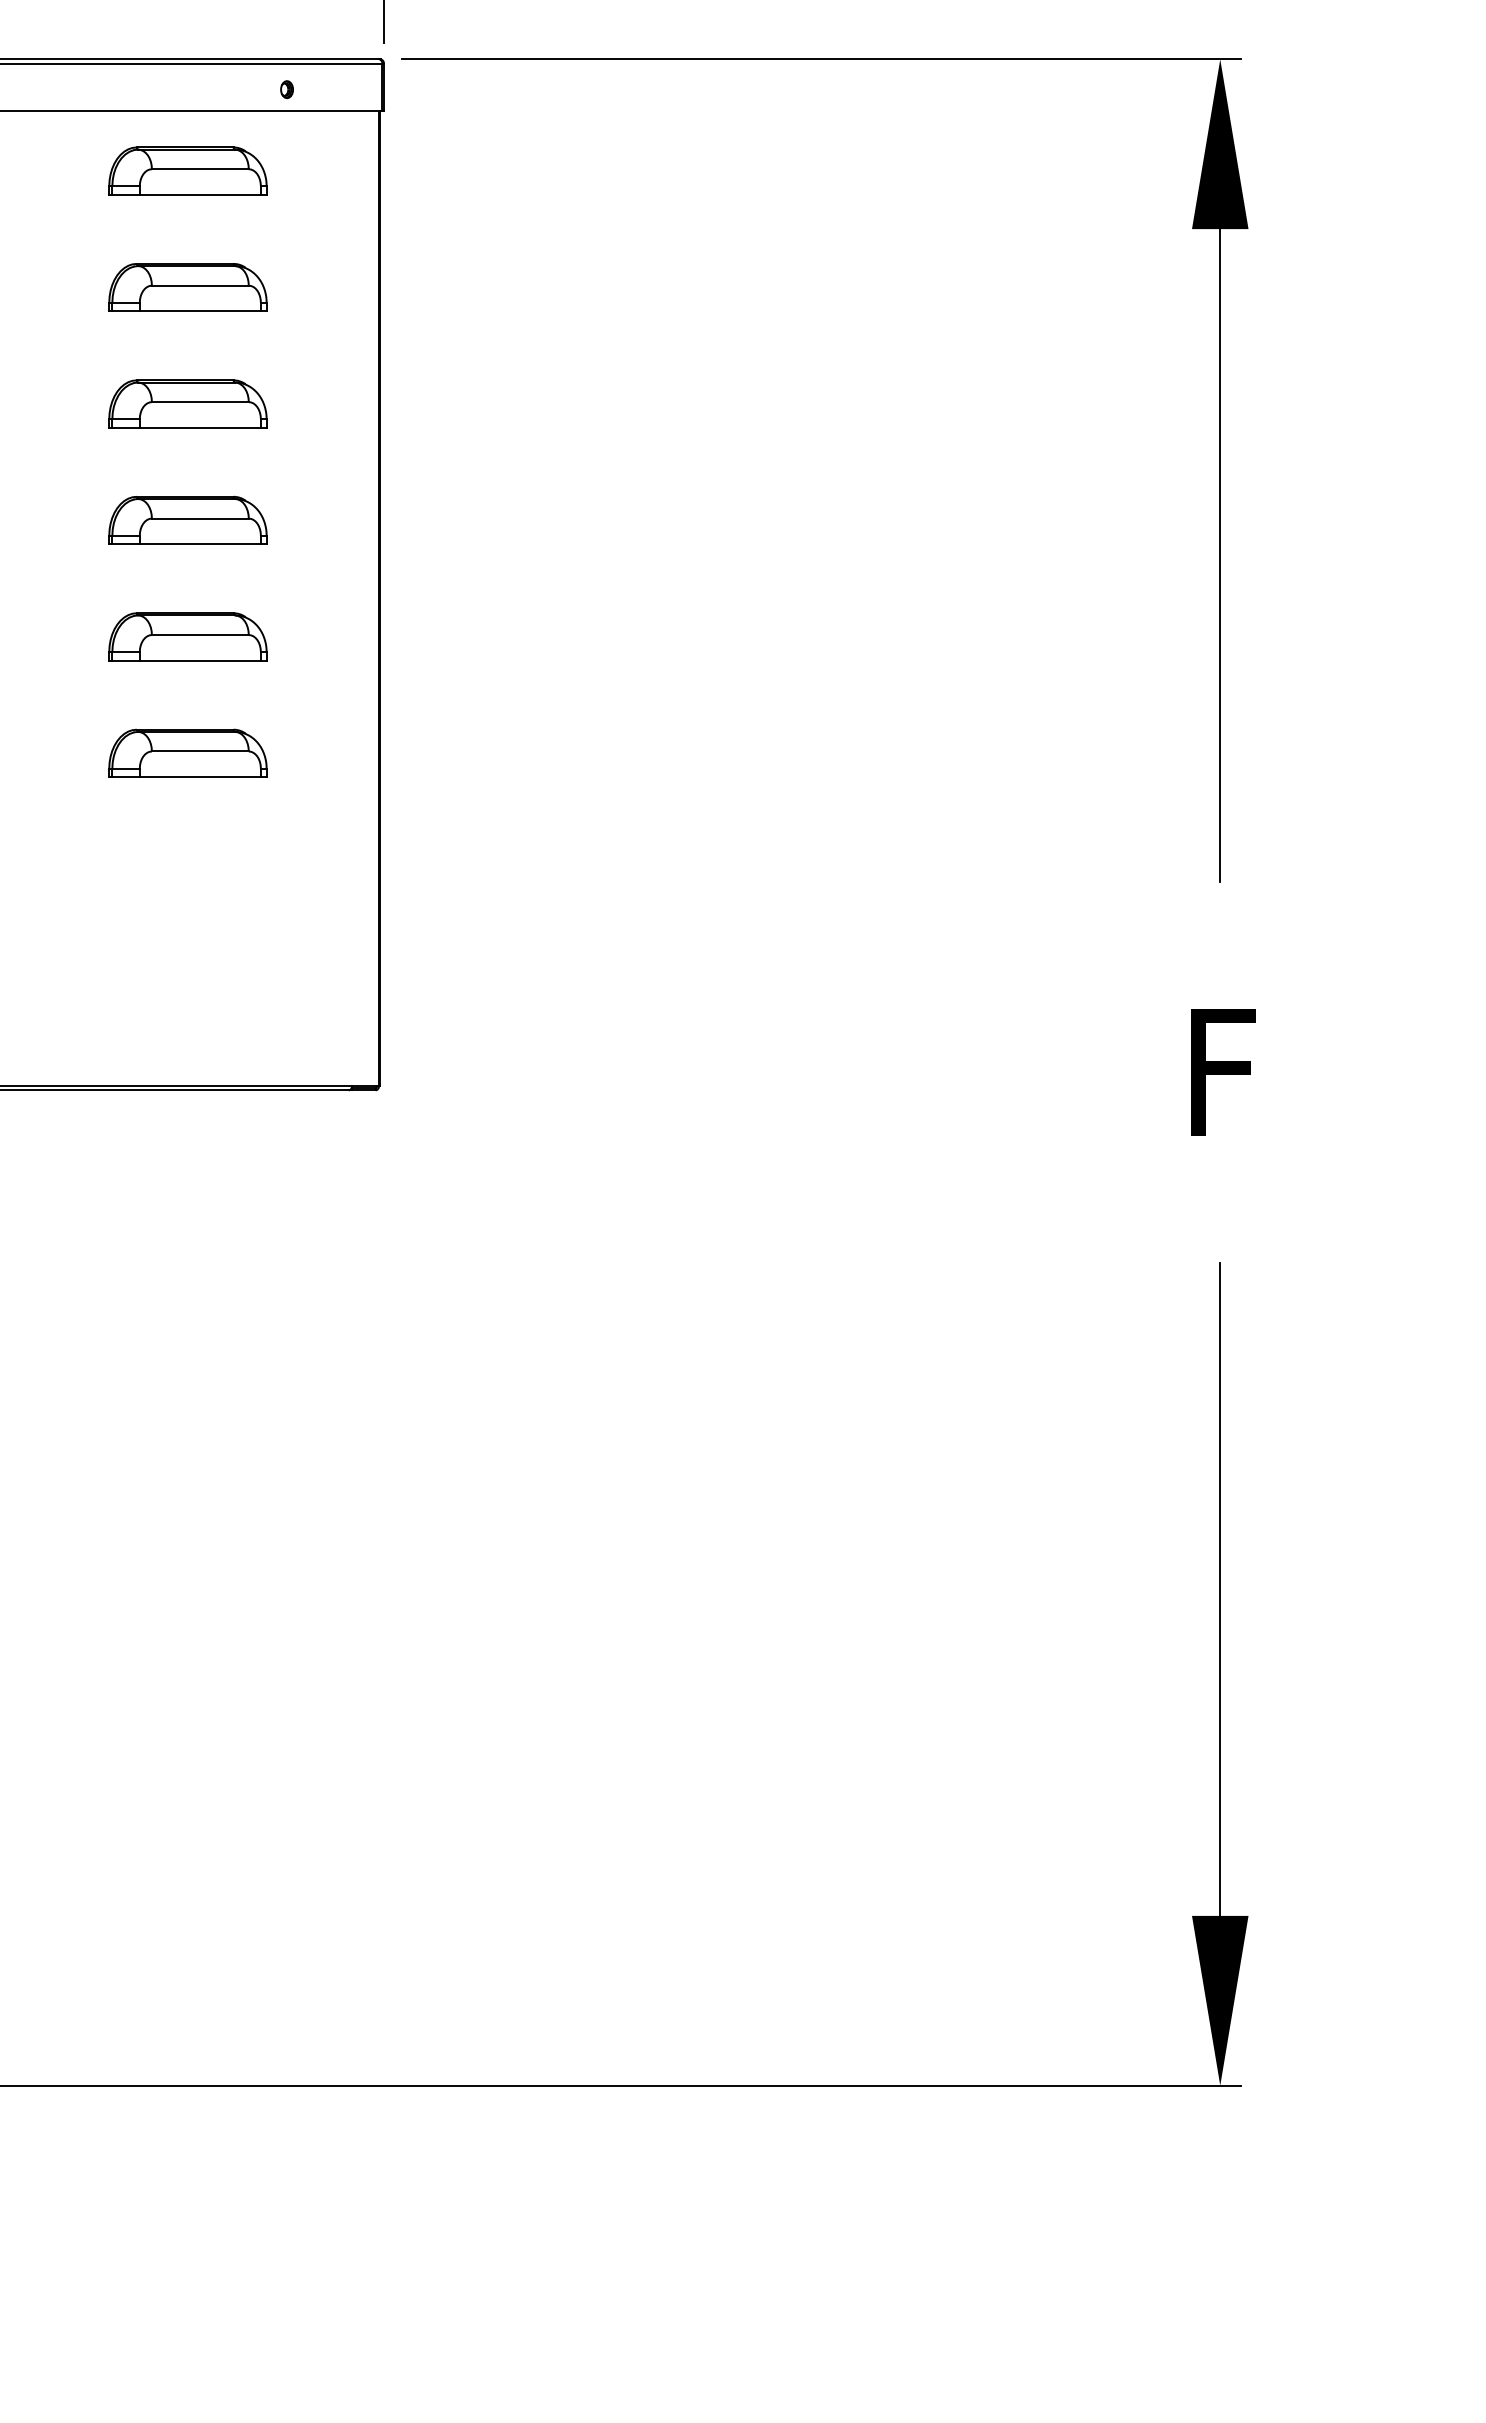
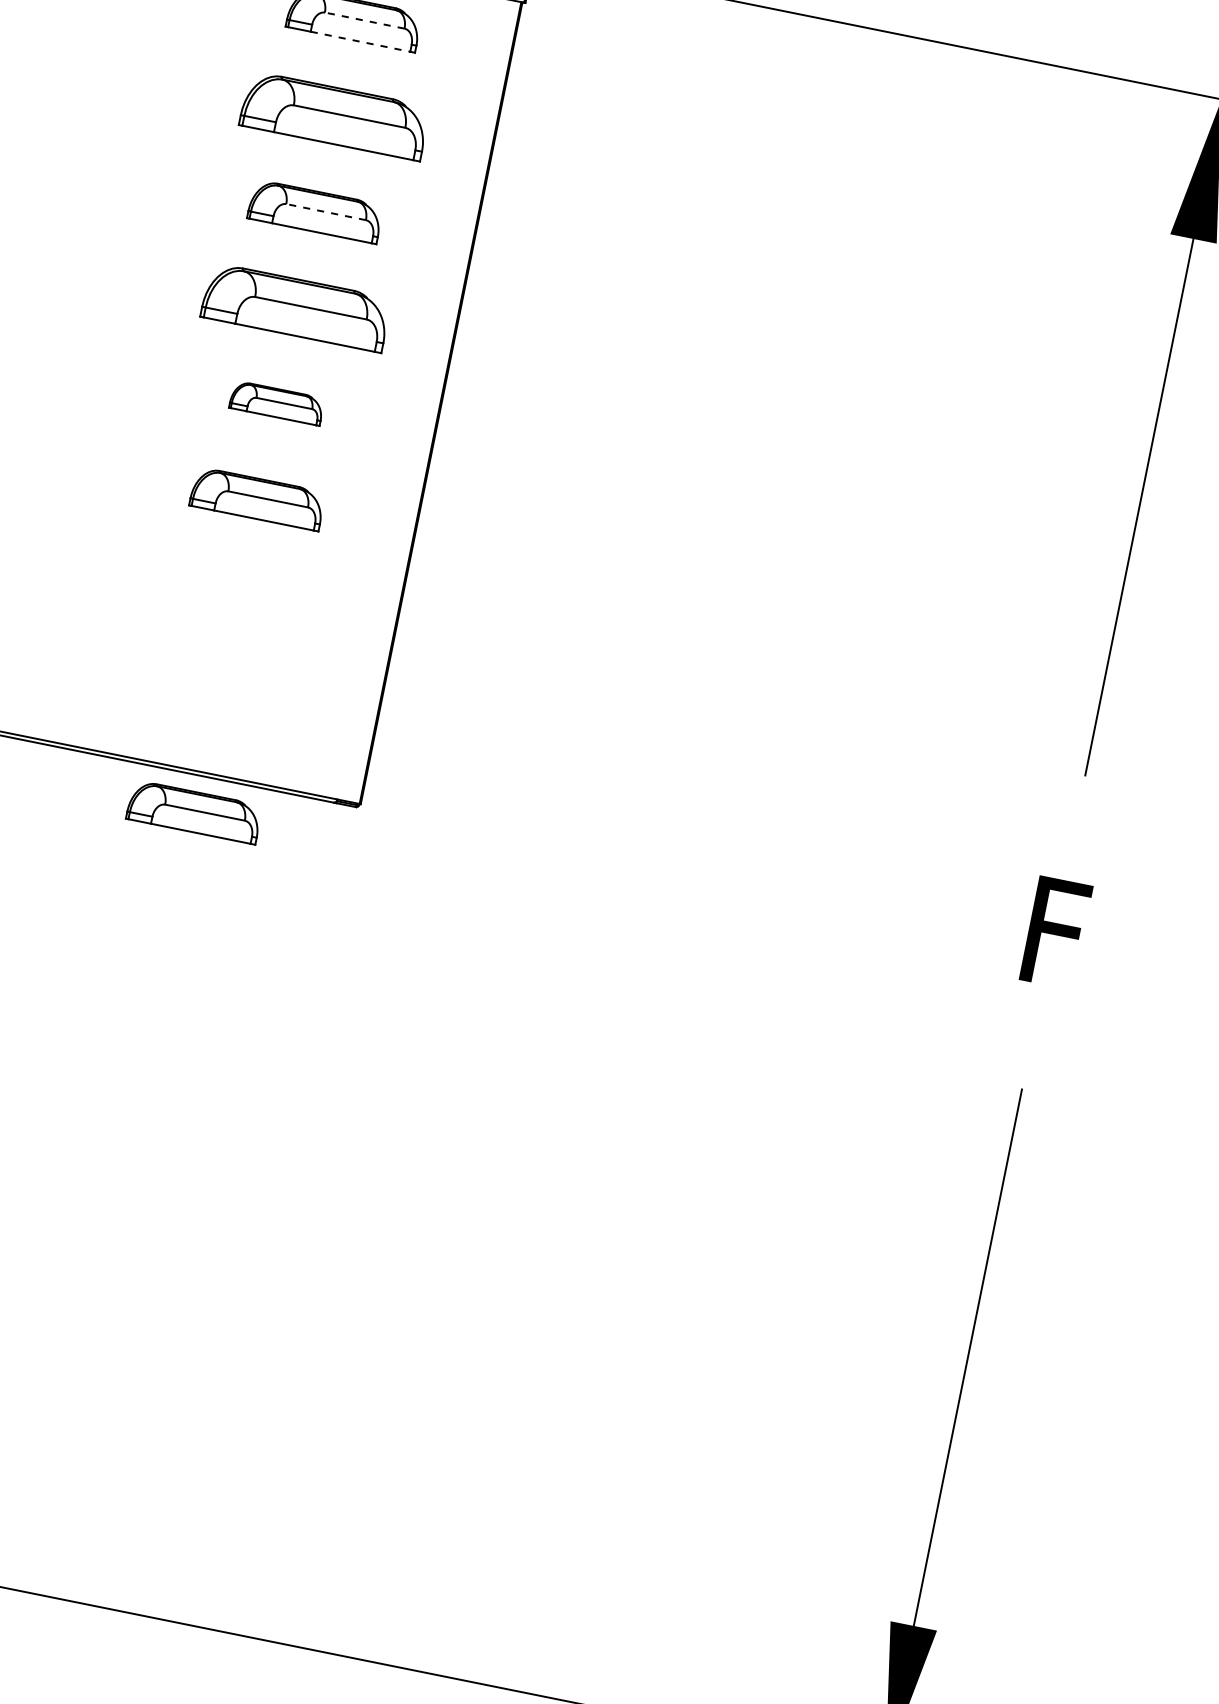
line: (199, 169) -> (364, 20), solid -> dashed
line: (200, 194) -> (360, 41), solid -> dashed
part: (187, 287) -> (334, 115), size x1.4
line: (199, 402) -> (325, 212), solid -> dashed
part: (187, 519) -> (296, 306), size x1.4
part: (187, 636) -> (276, 402), size x0.7
part: (187, 1133) -> (194, 811), added

